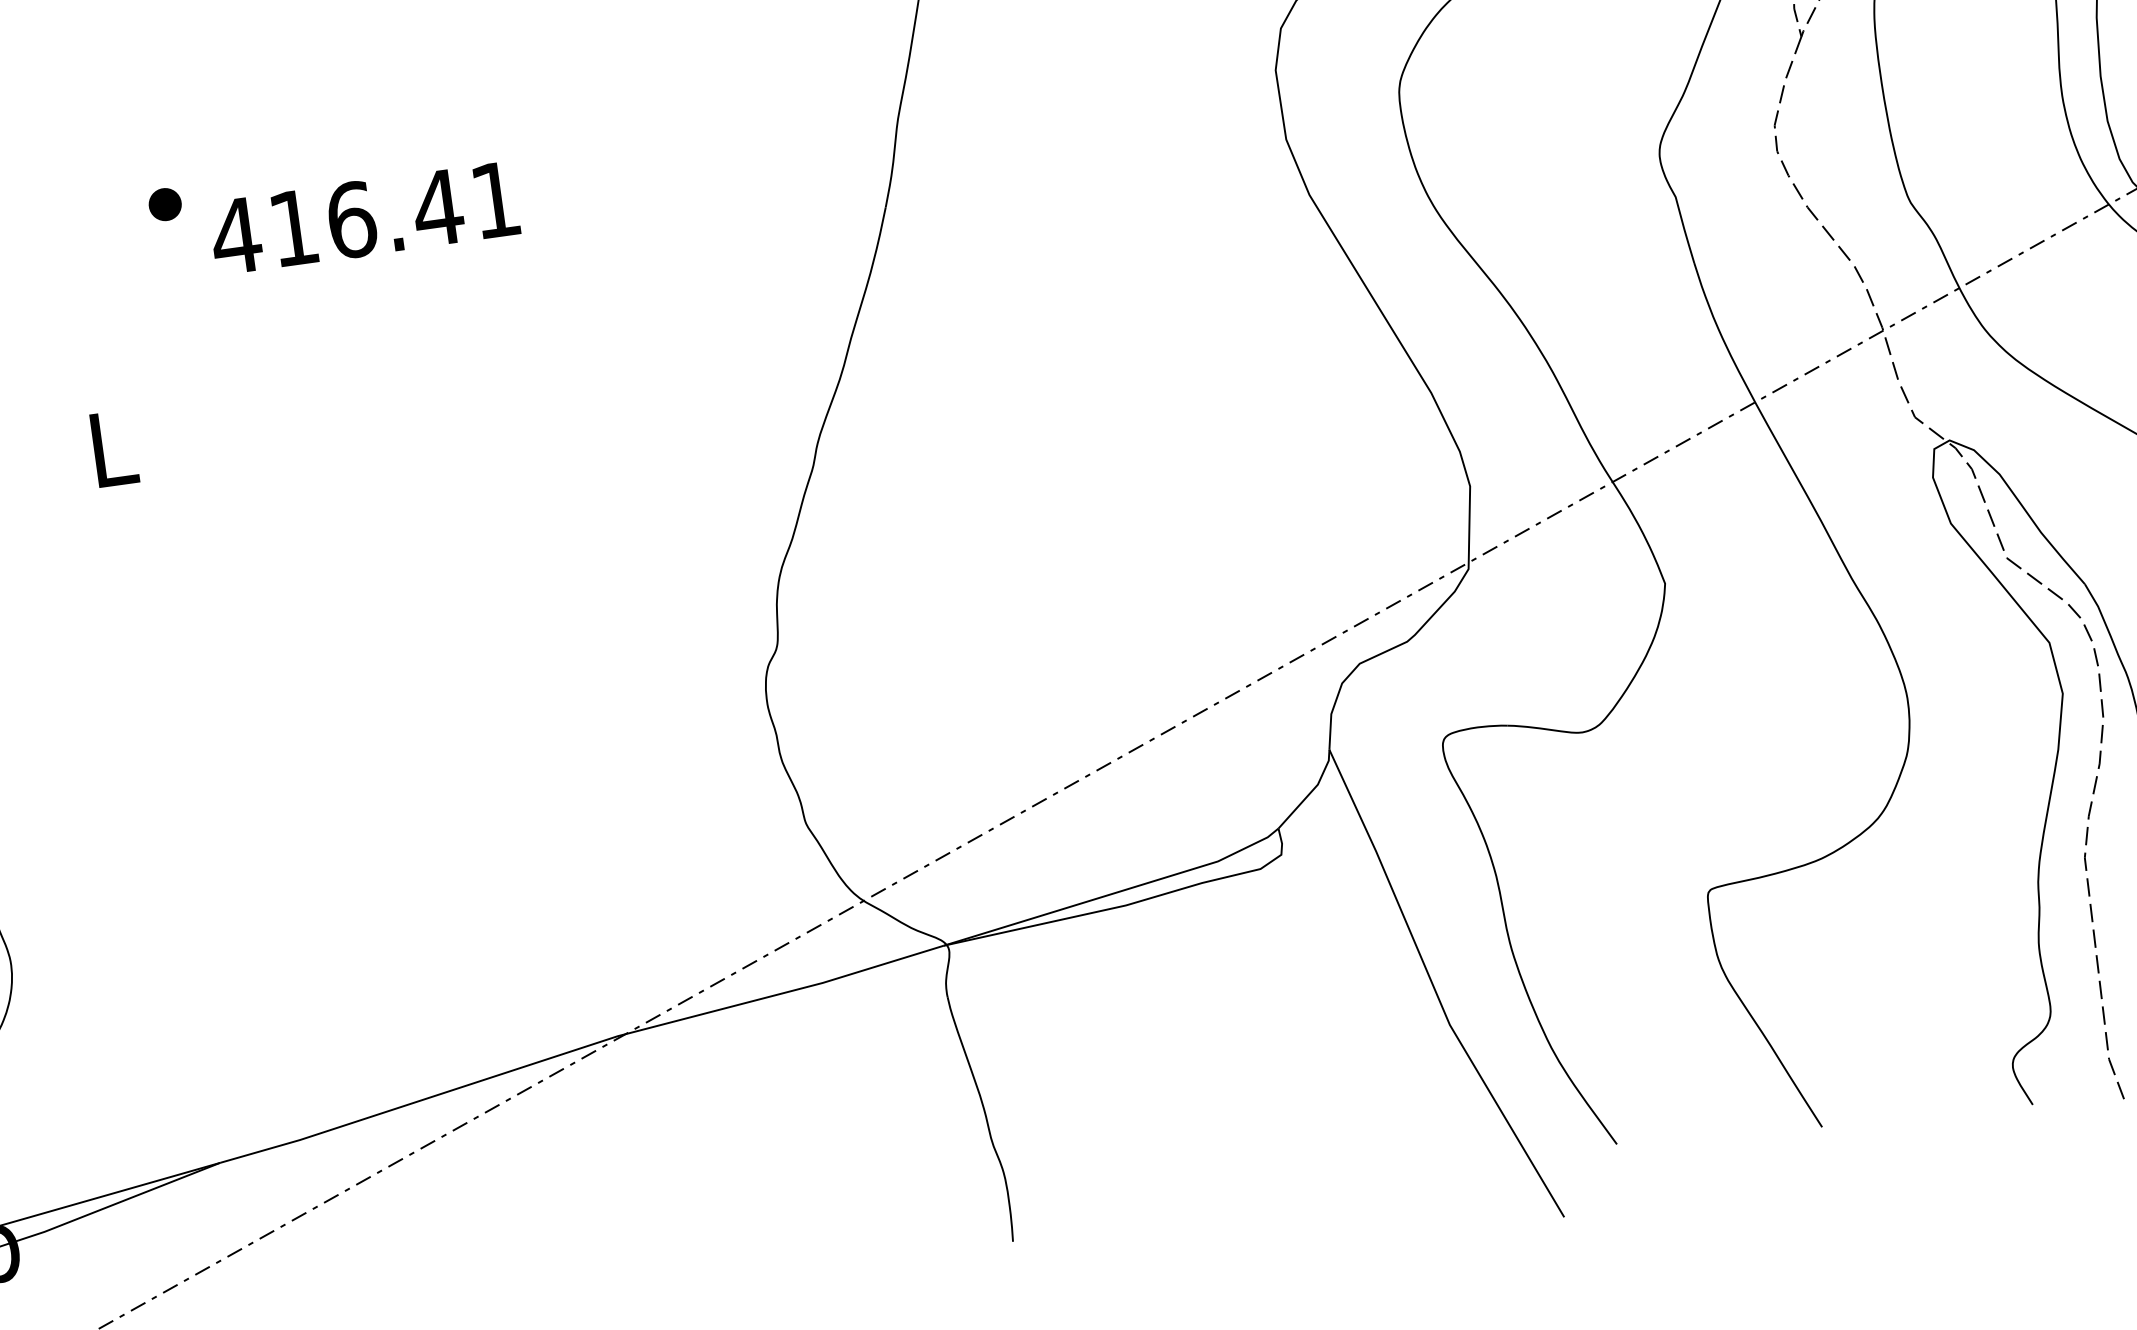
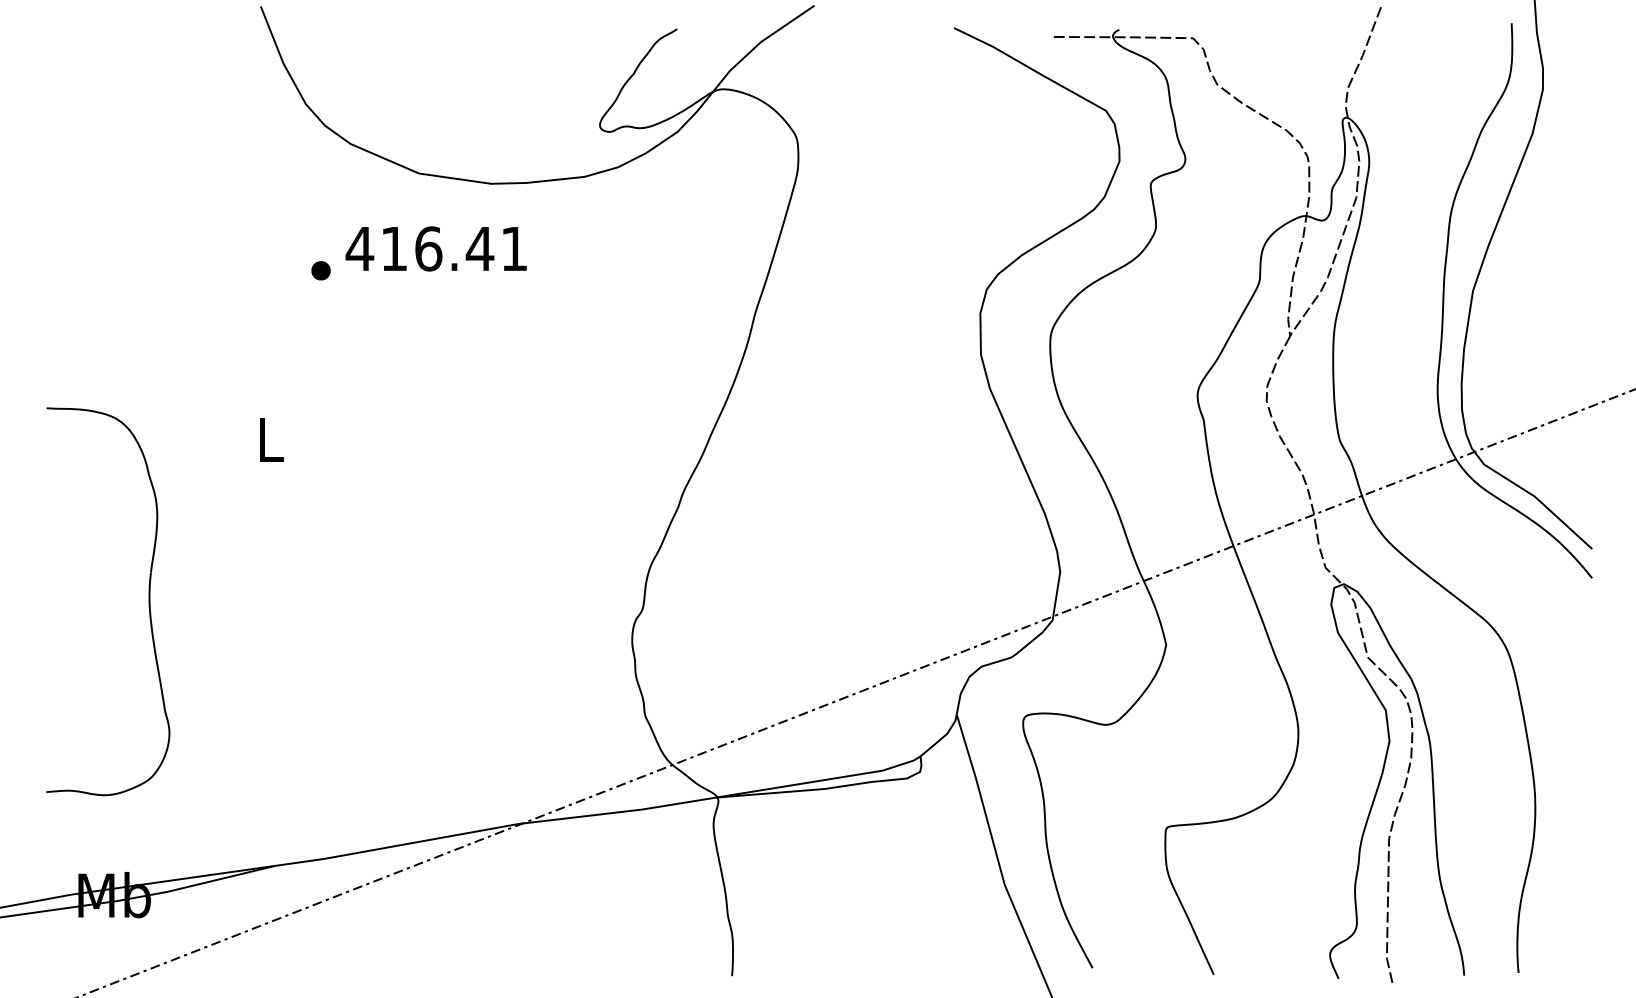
part: (164, 204) -> (320, 270), moved
text: (363, 217) -> (435, 248), moved

